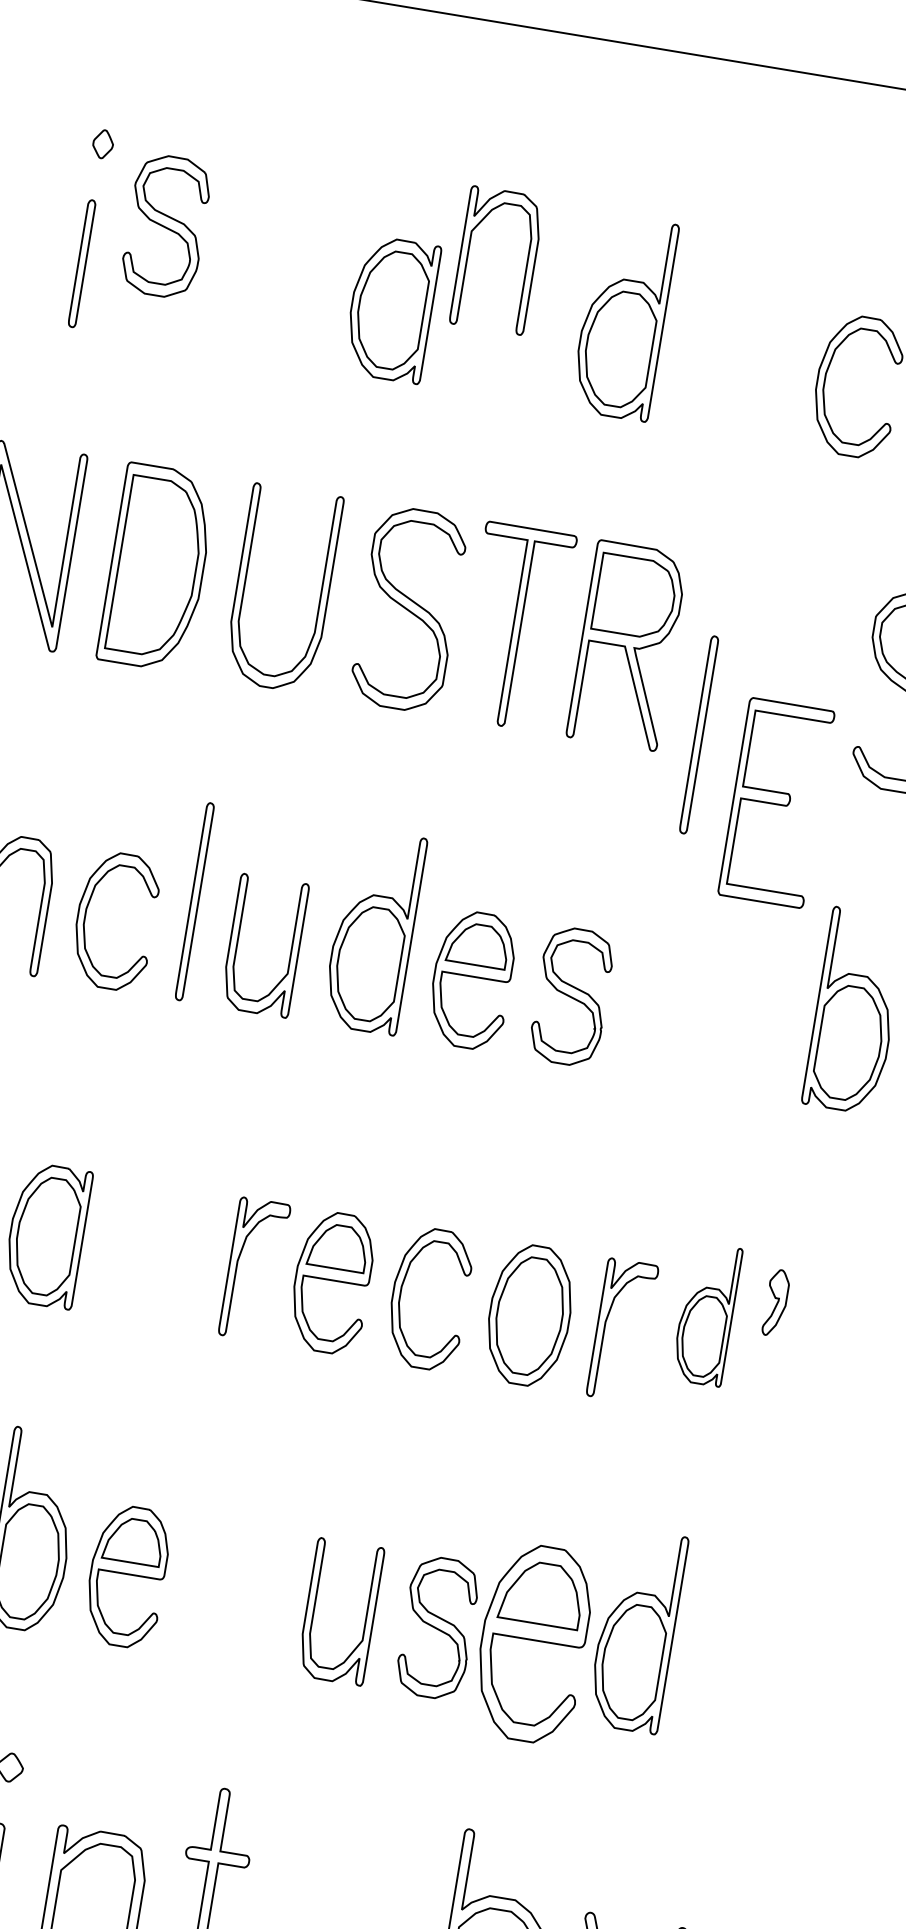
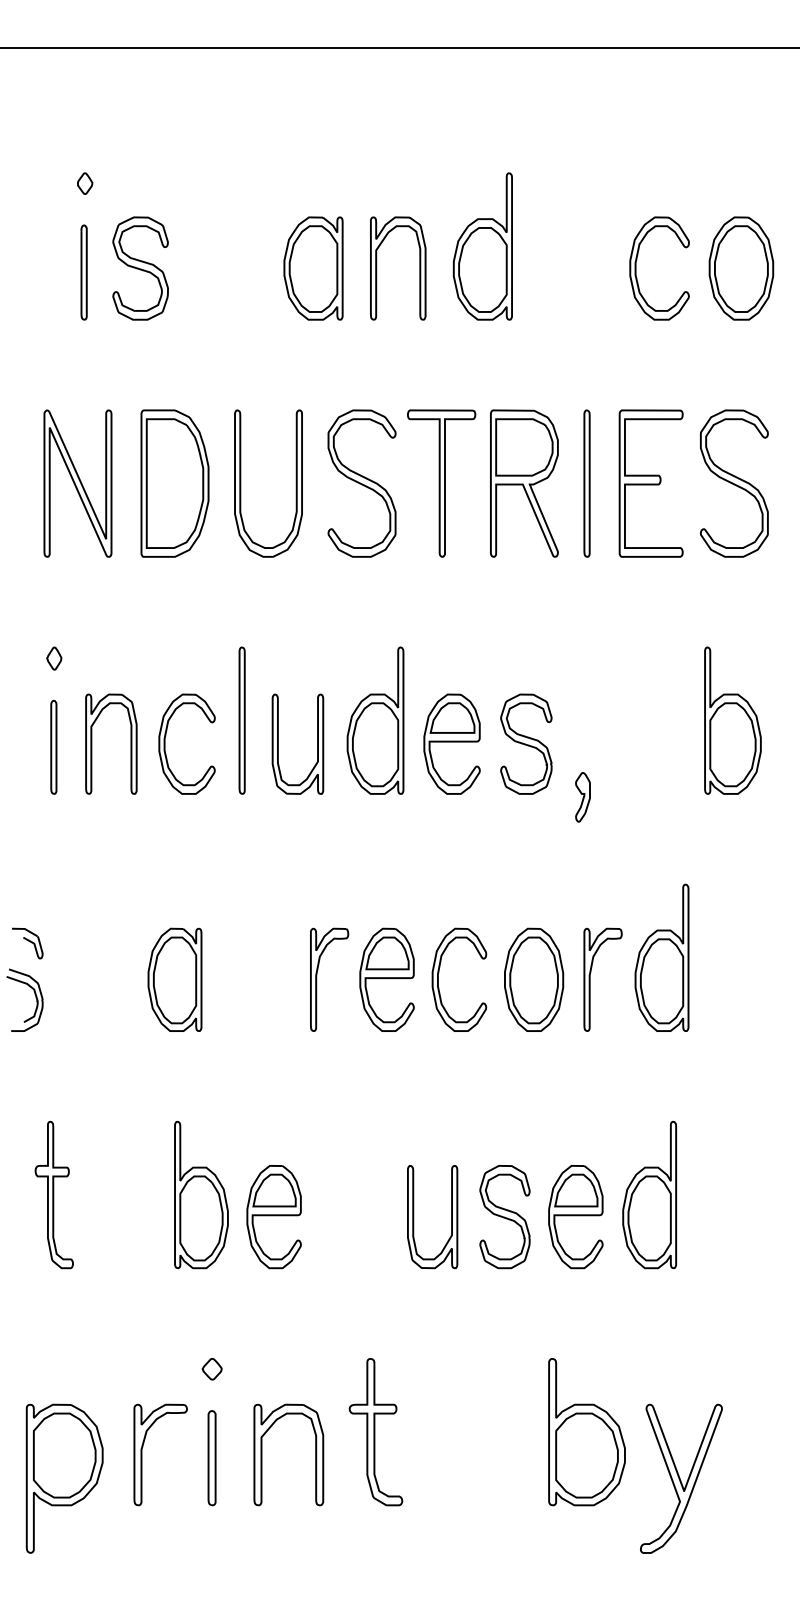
part: (166, 226) -> (140, 268), moved
curve: (469, 255) -> (377, 268), moved
curve: (697, 734) -> (585, 483), moved
part: (775, 802) -> (650, 483), moved
curve: (775, 1303) -> (582, 797), moved
part: (706, 1313) -> (661, 957), size x1.43
part: (532, 1644) -> (575, 1217), size x0.71

